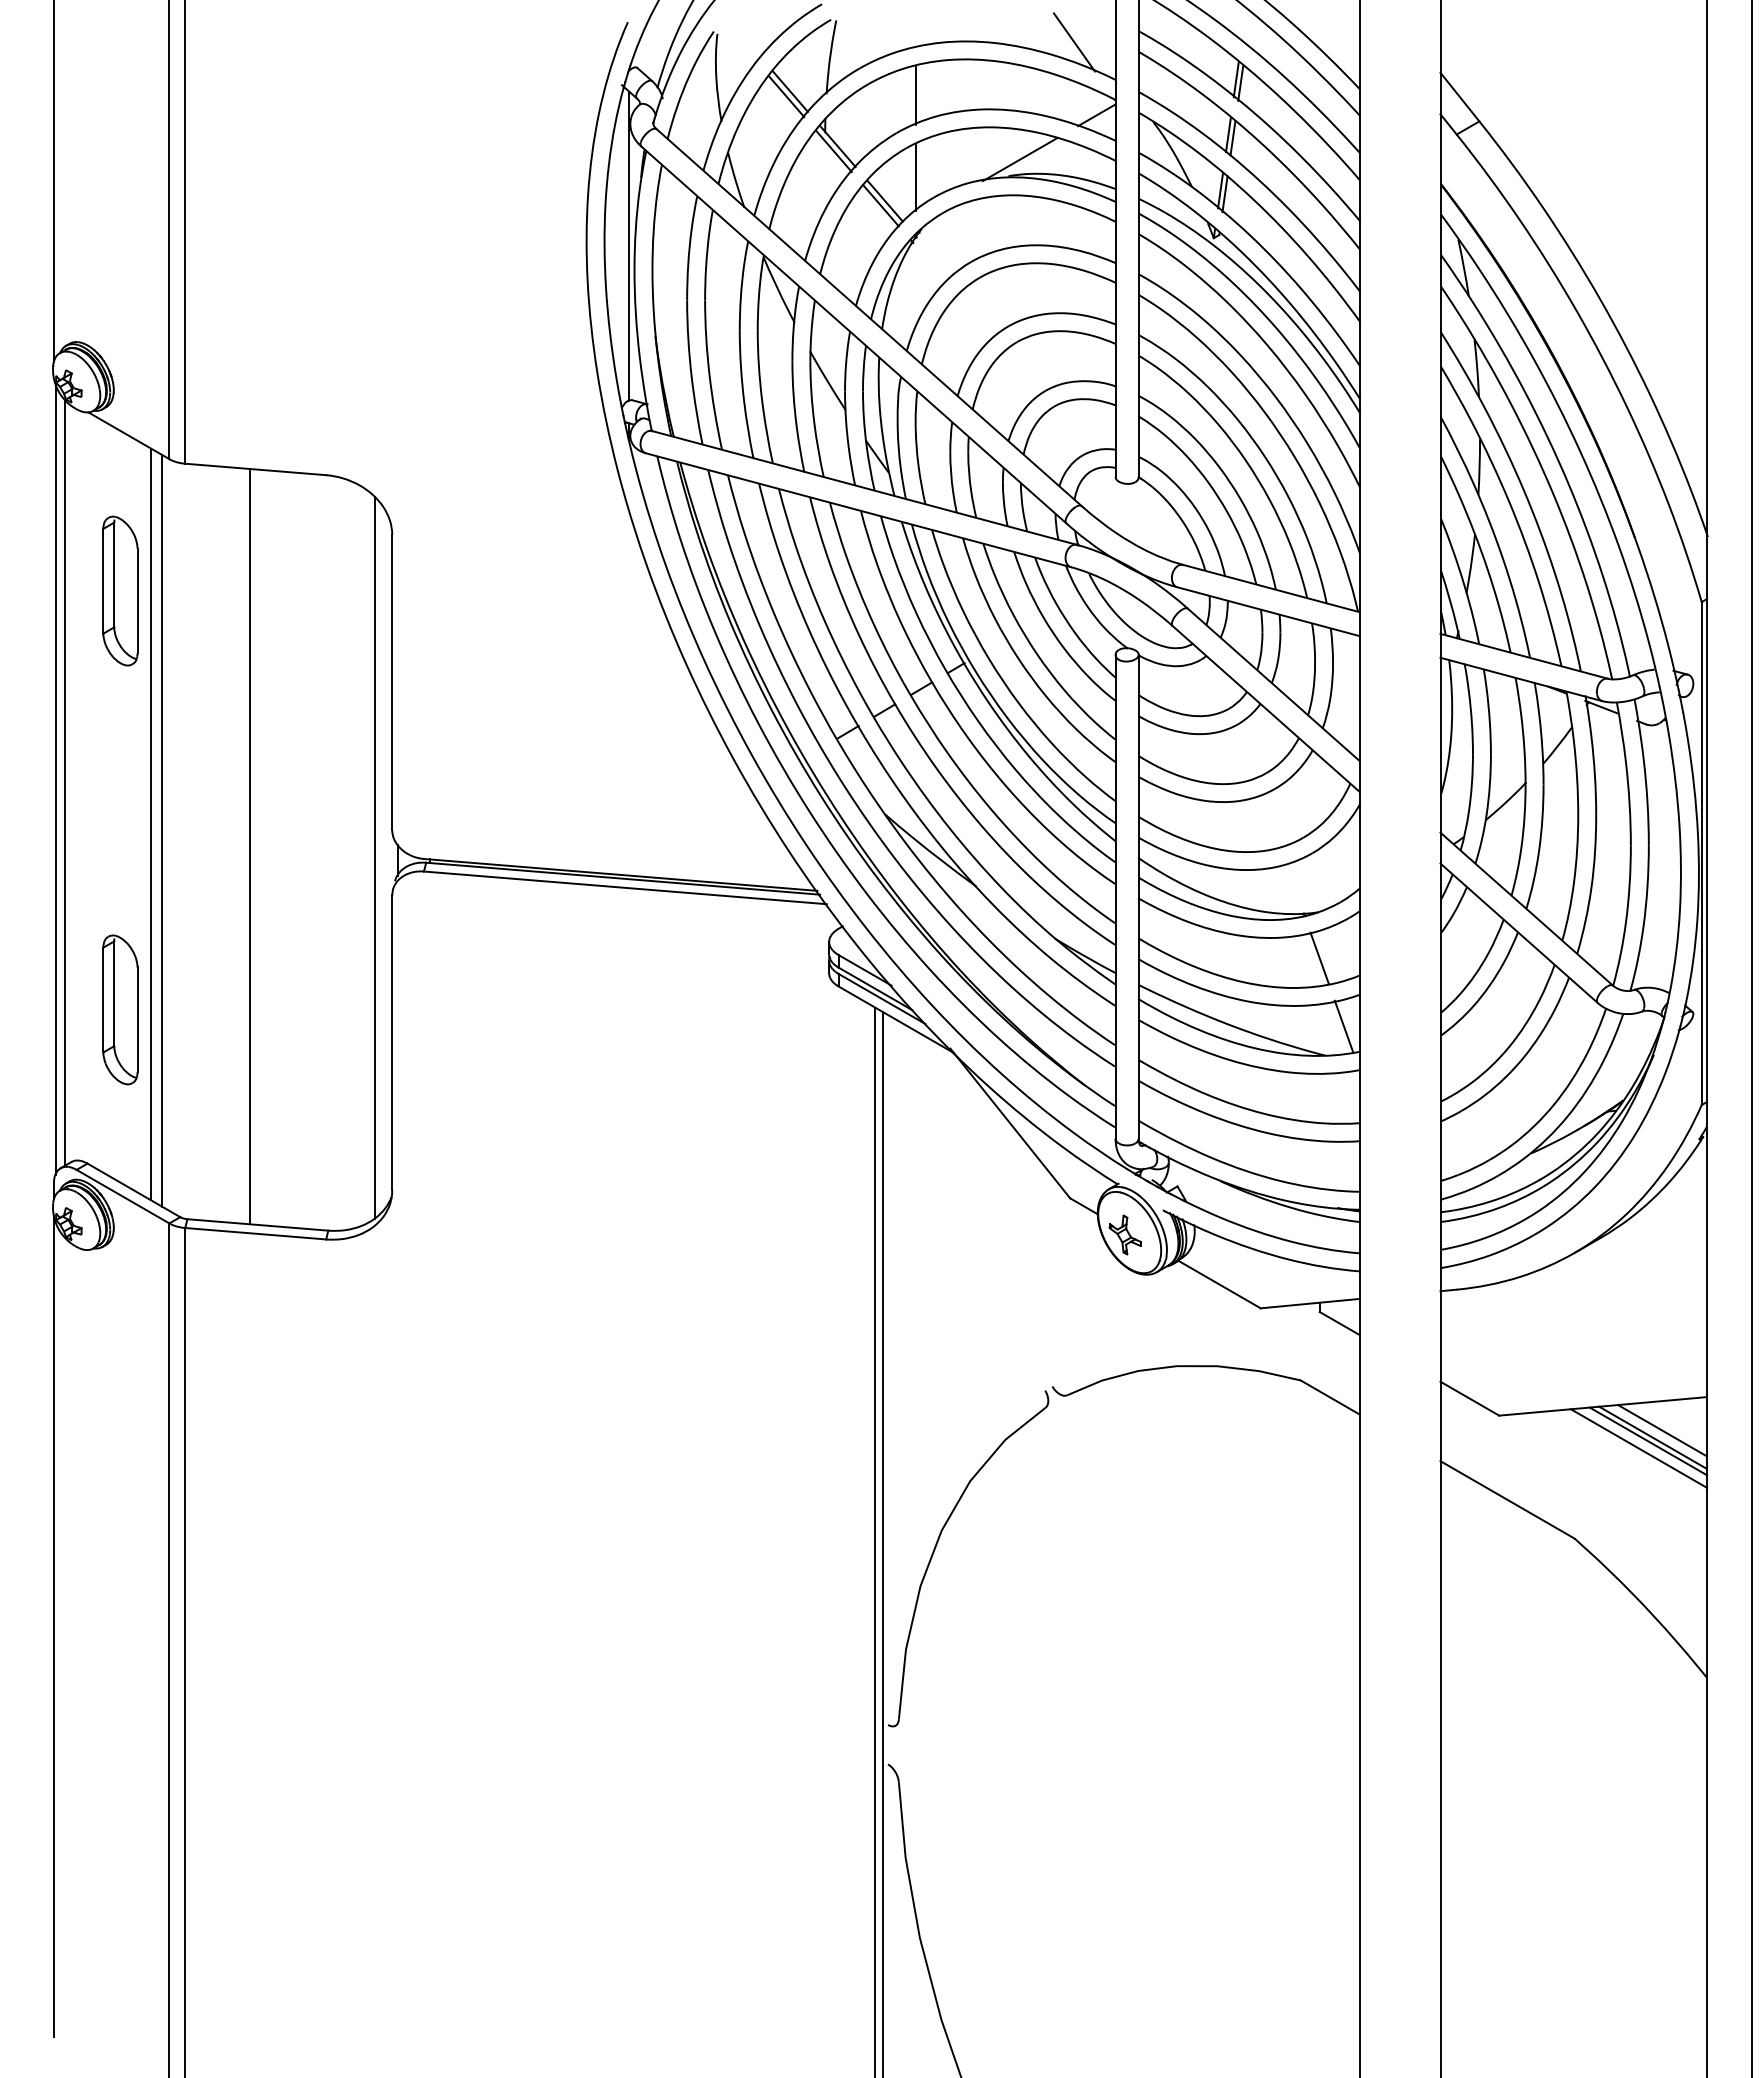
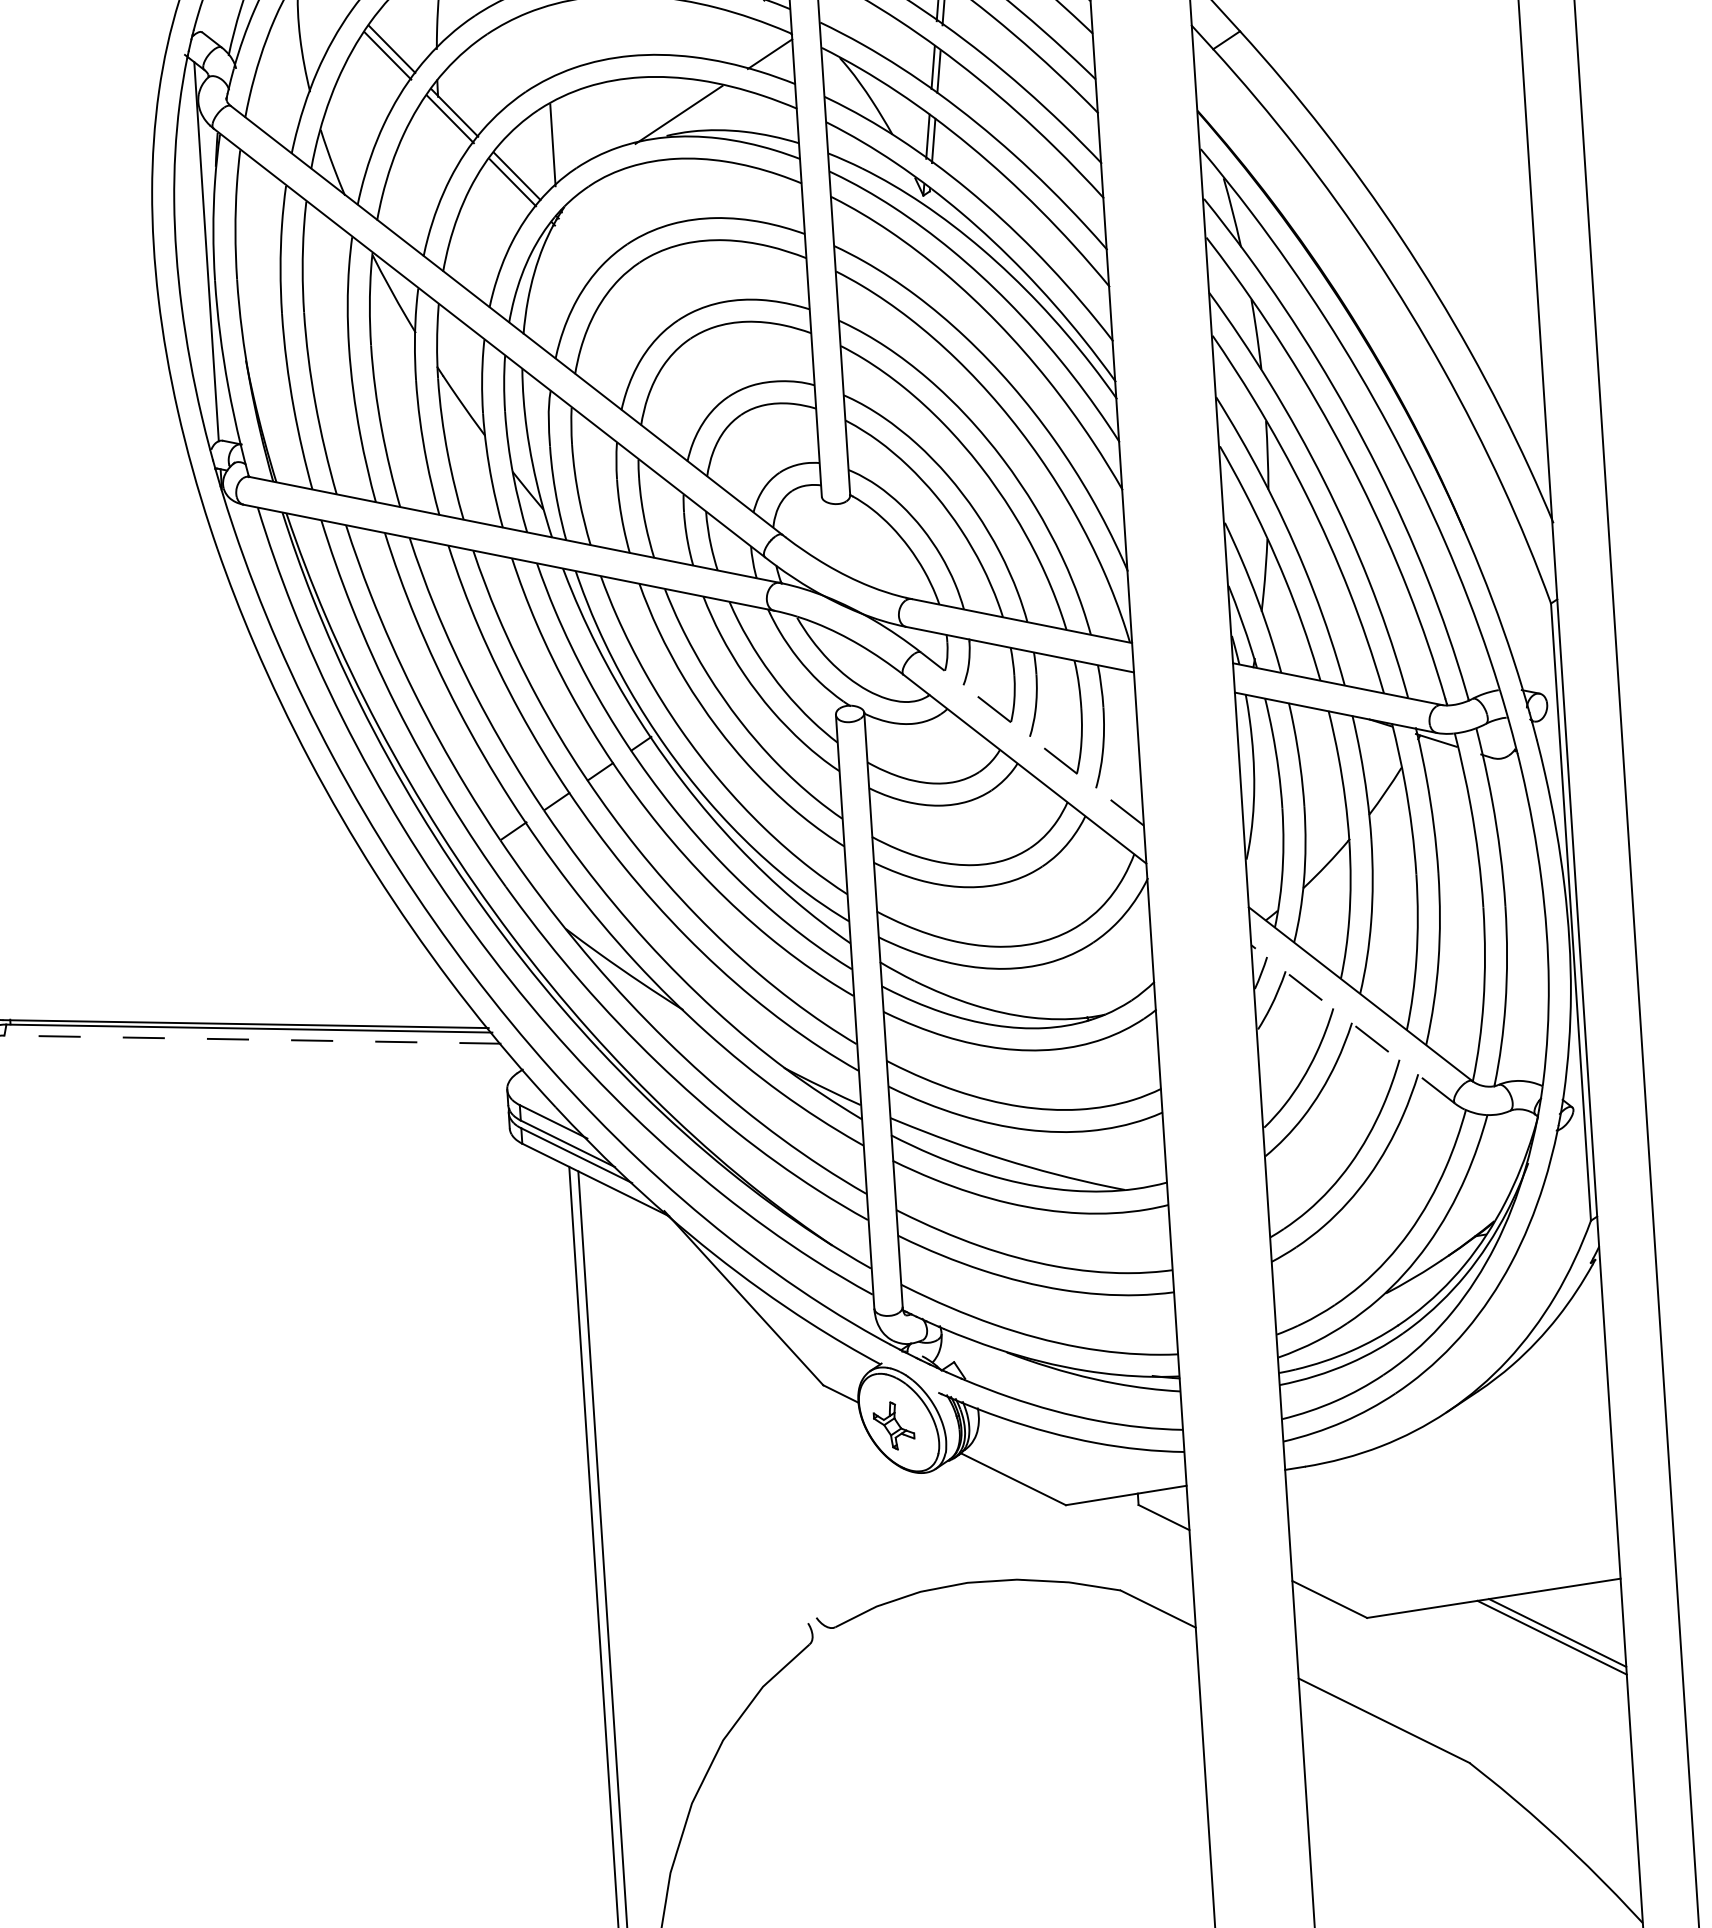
line: (915, 95) -> (546, 44), removed
line: (1273, 684) -> (1032, 738), solid -> dashed
line: (624, 887) -> (251, 1039), solid -> dashed
line: (1518, 932) -> (1352, 1023), solid -> dashed
line: (1319, 957) -> (1110, 1070), removed
line: (1343, 1025) -> (1145, 1151), removed
line: (1662, 1430) -> (1568, 1623), removed
line: (1638, 1448) -> (1540, 1647), removed

